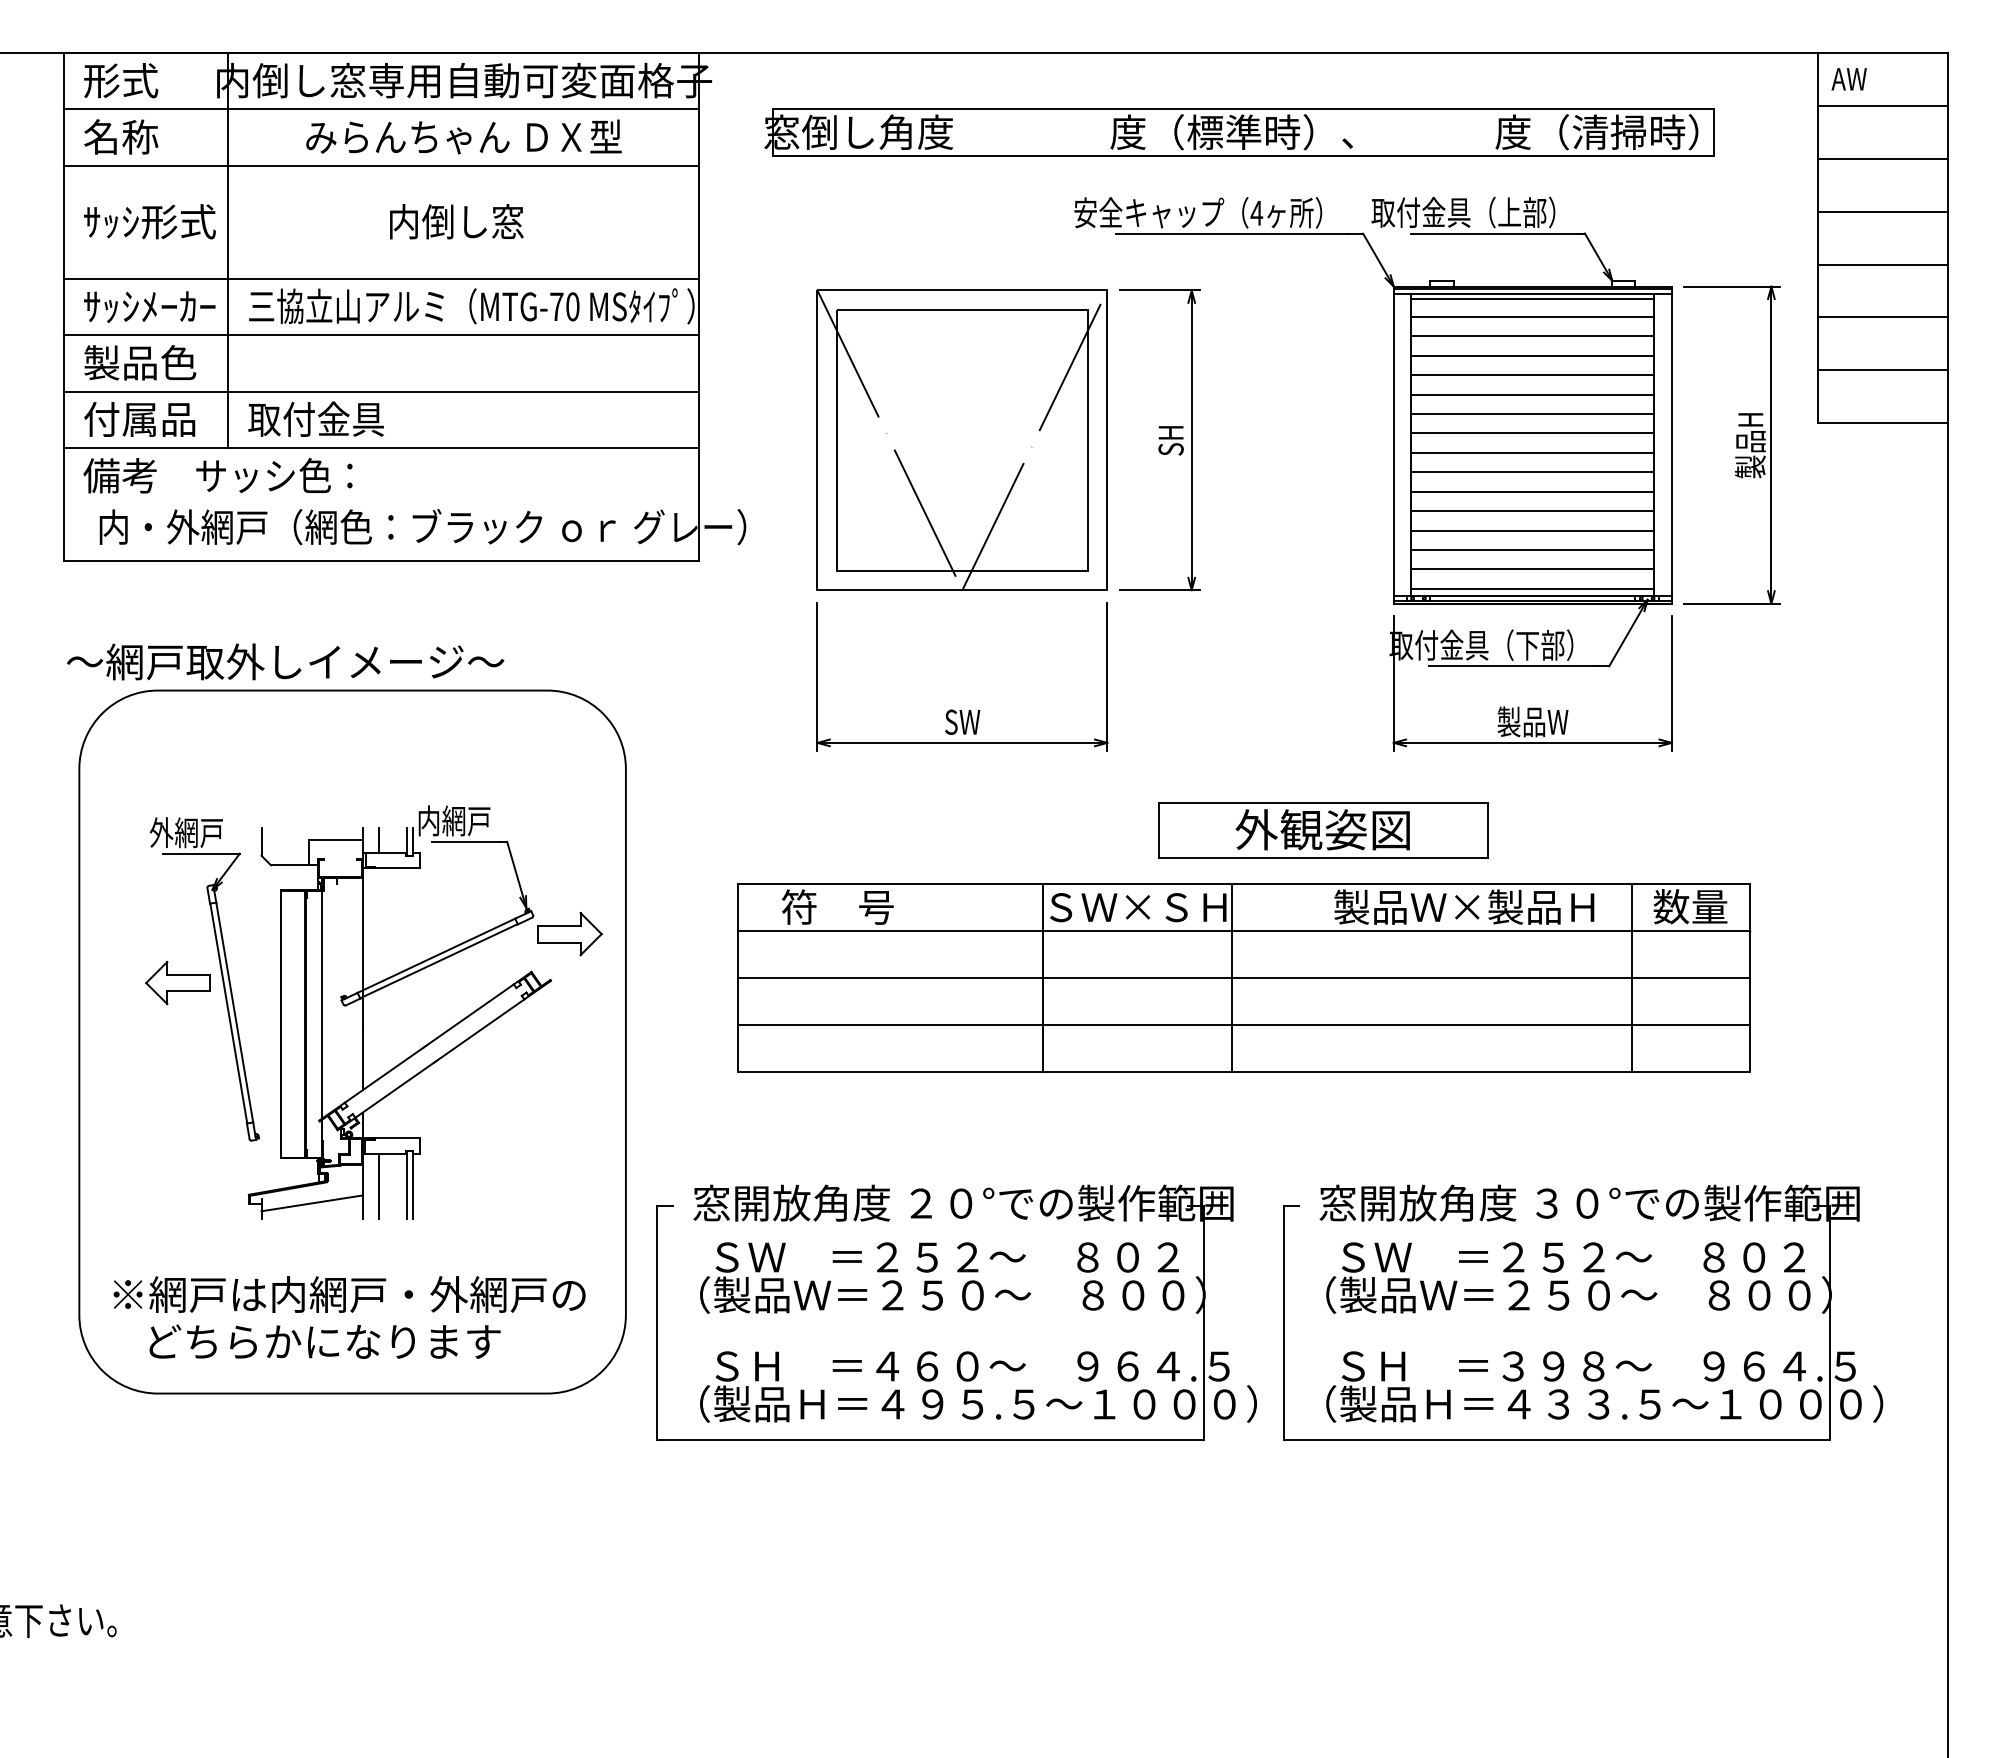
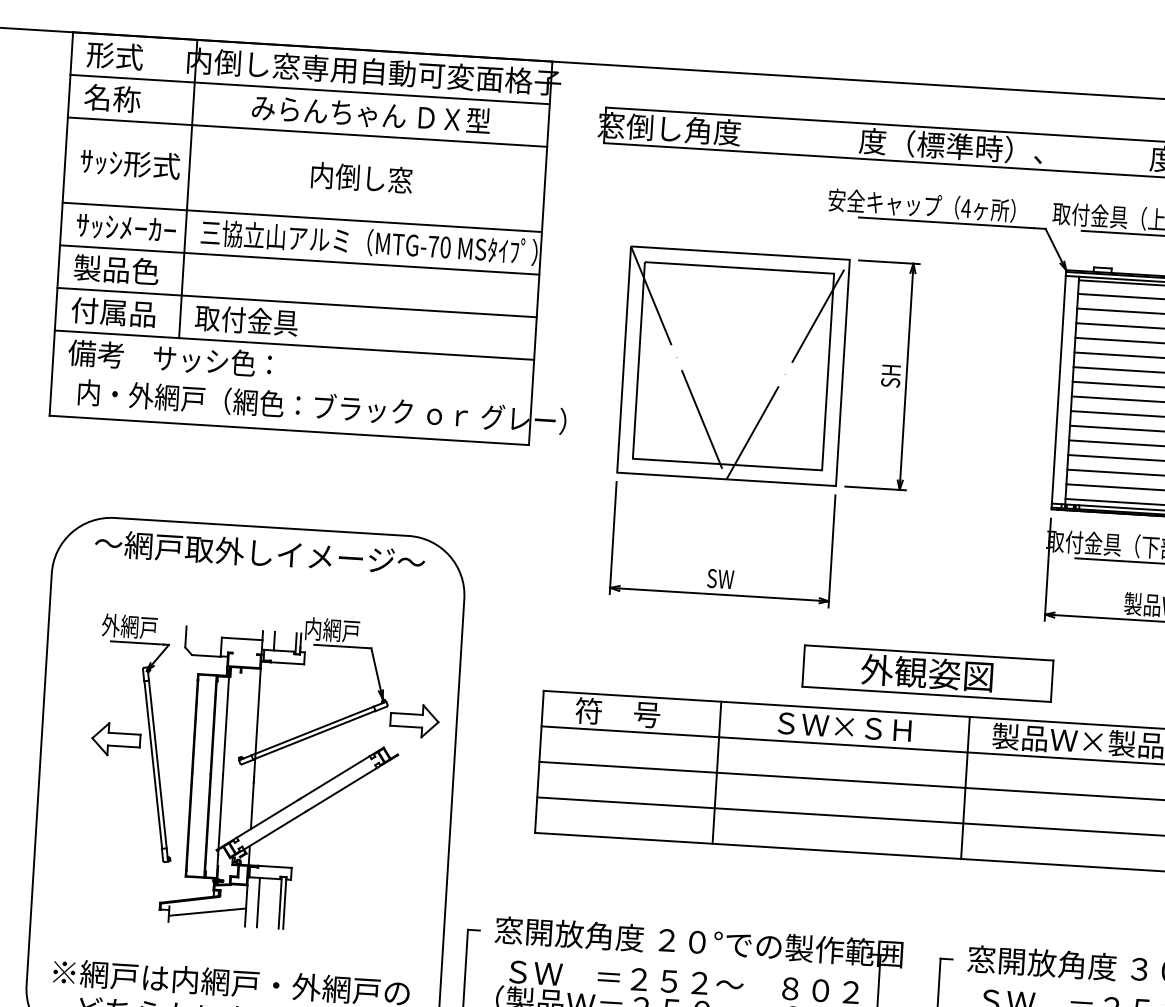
text: (285, 661) -> (260, 552), moved
part: (1323, 830) -> (927, 673), moved
line: (1043, 978) -> (717, 772), moved
line: (1231, 978) -> (965, 788), moved

